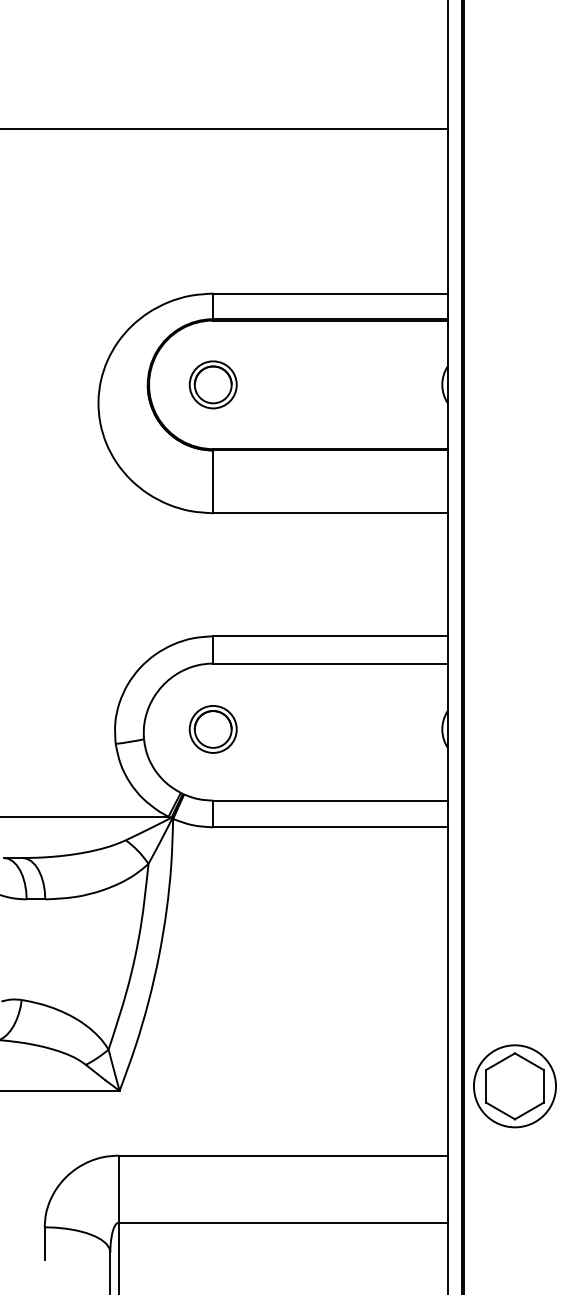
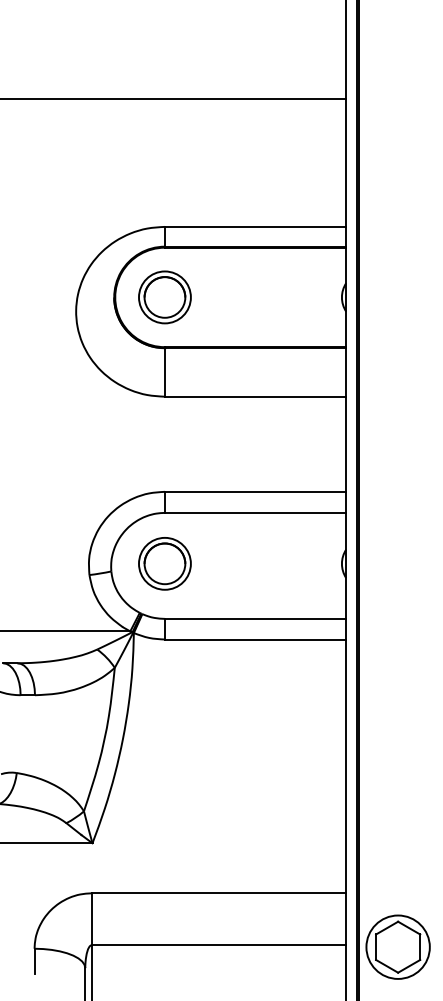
part: (212, 384) -> (164, 297), size x1.43
part: (212, 729) -> (164, 563), size x1.43
part: (514, 1086) -> (397, 947), moved

